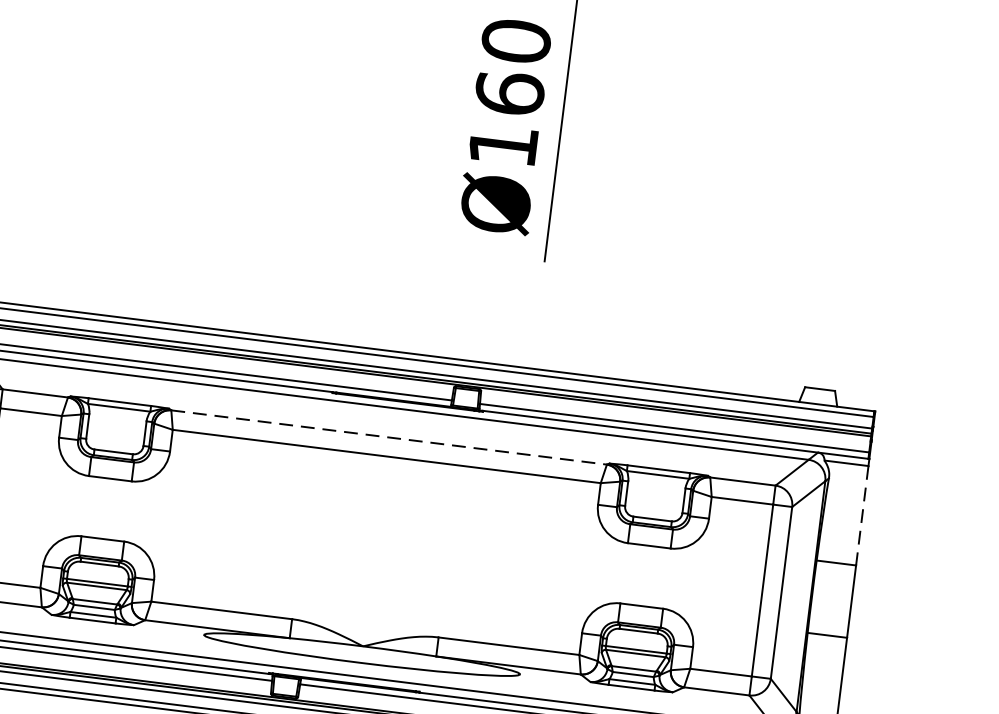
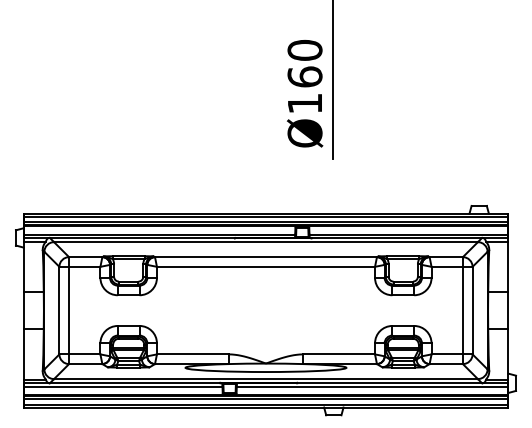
line: (390, 438) -> (266, 257), dashed -> solid
line: (862, 517) -> (508, 267), dashed -> solid

